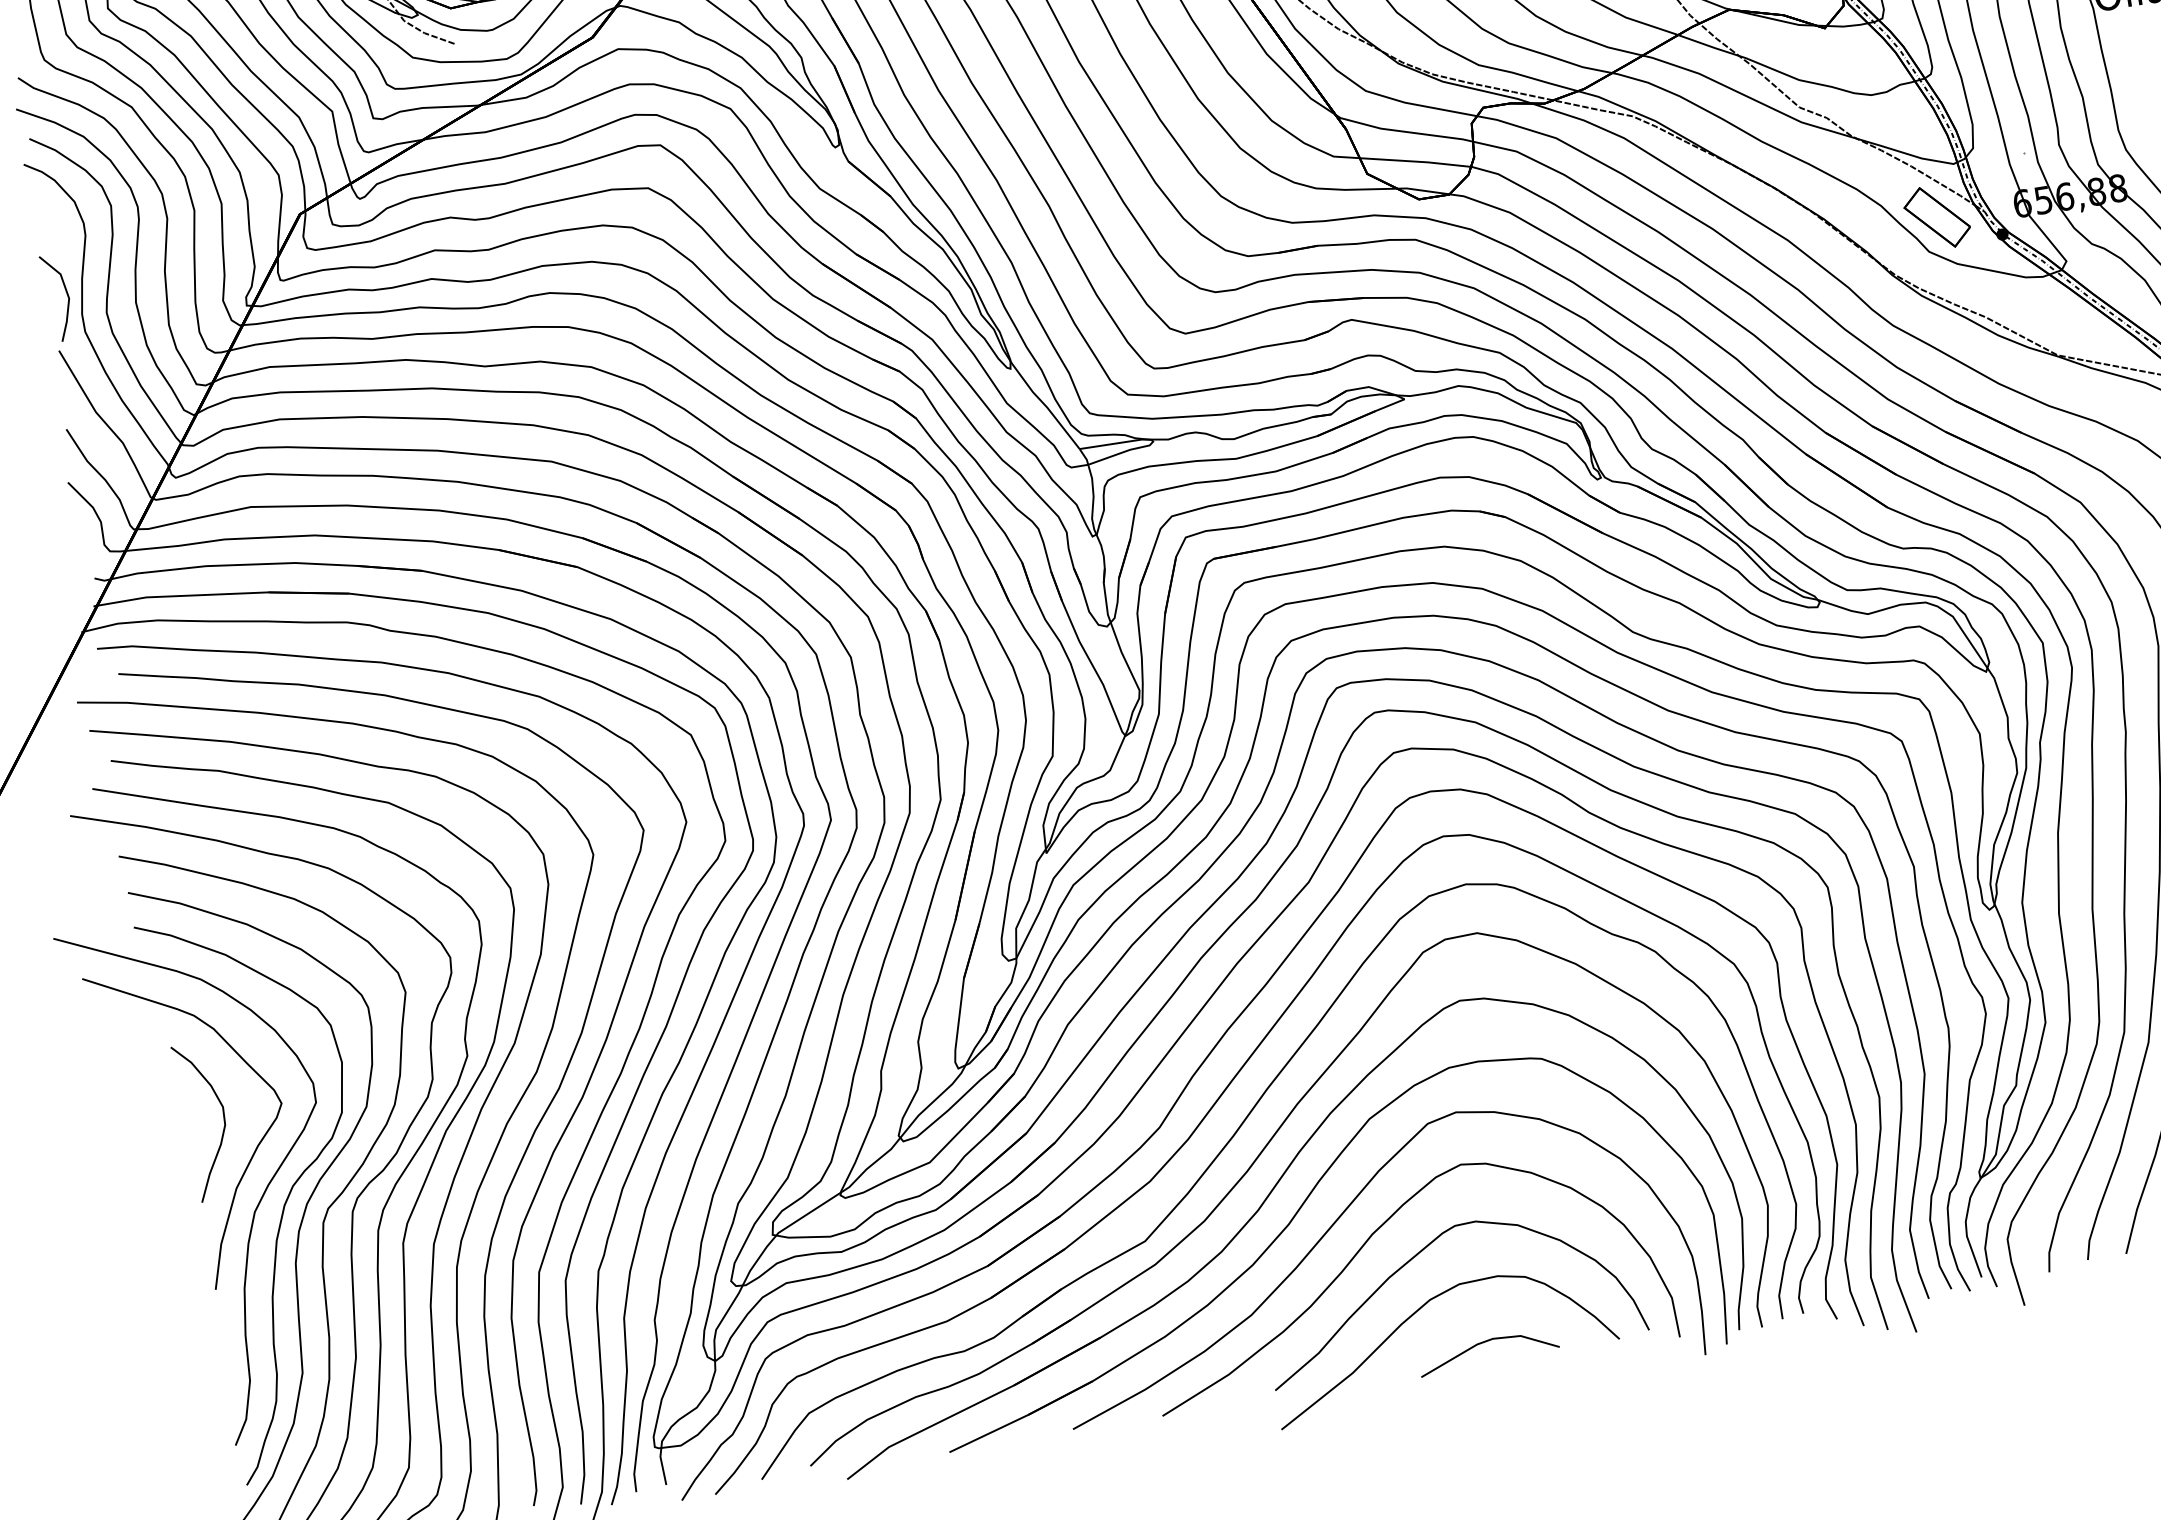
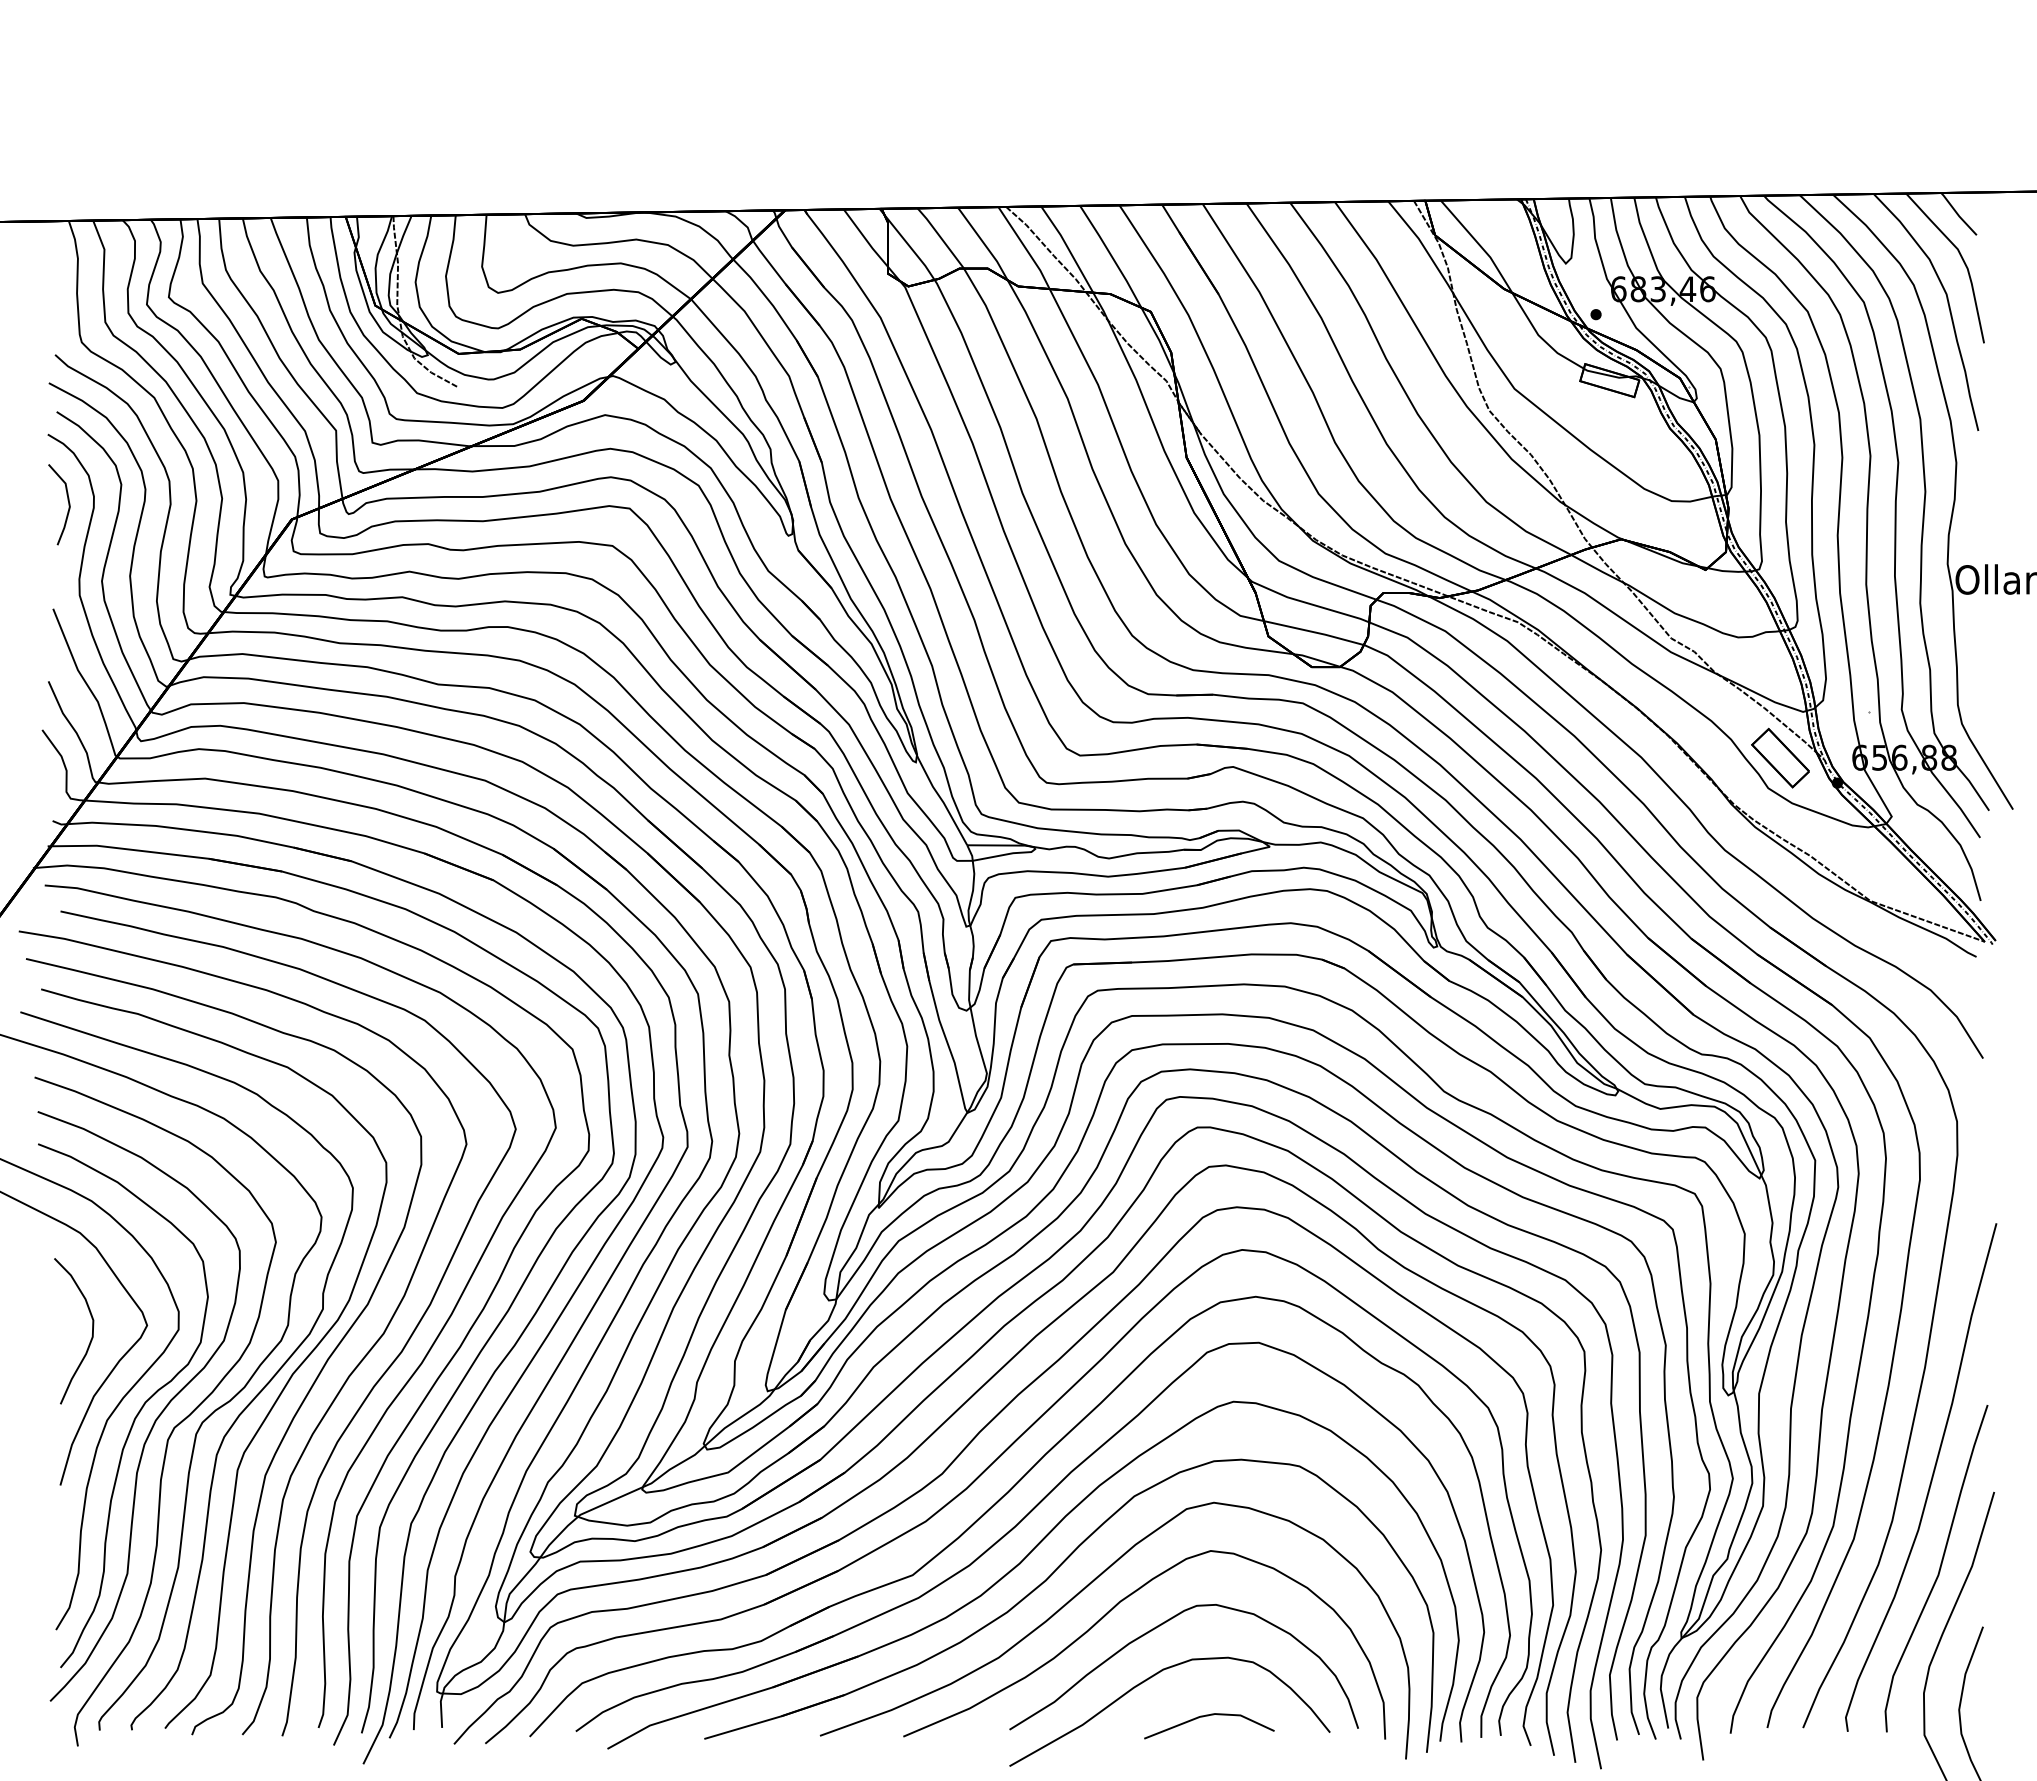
line: (65, 292) -> (67, 500), moved

